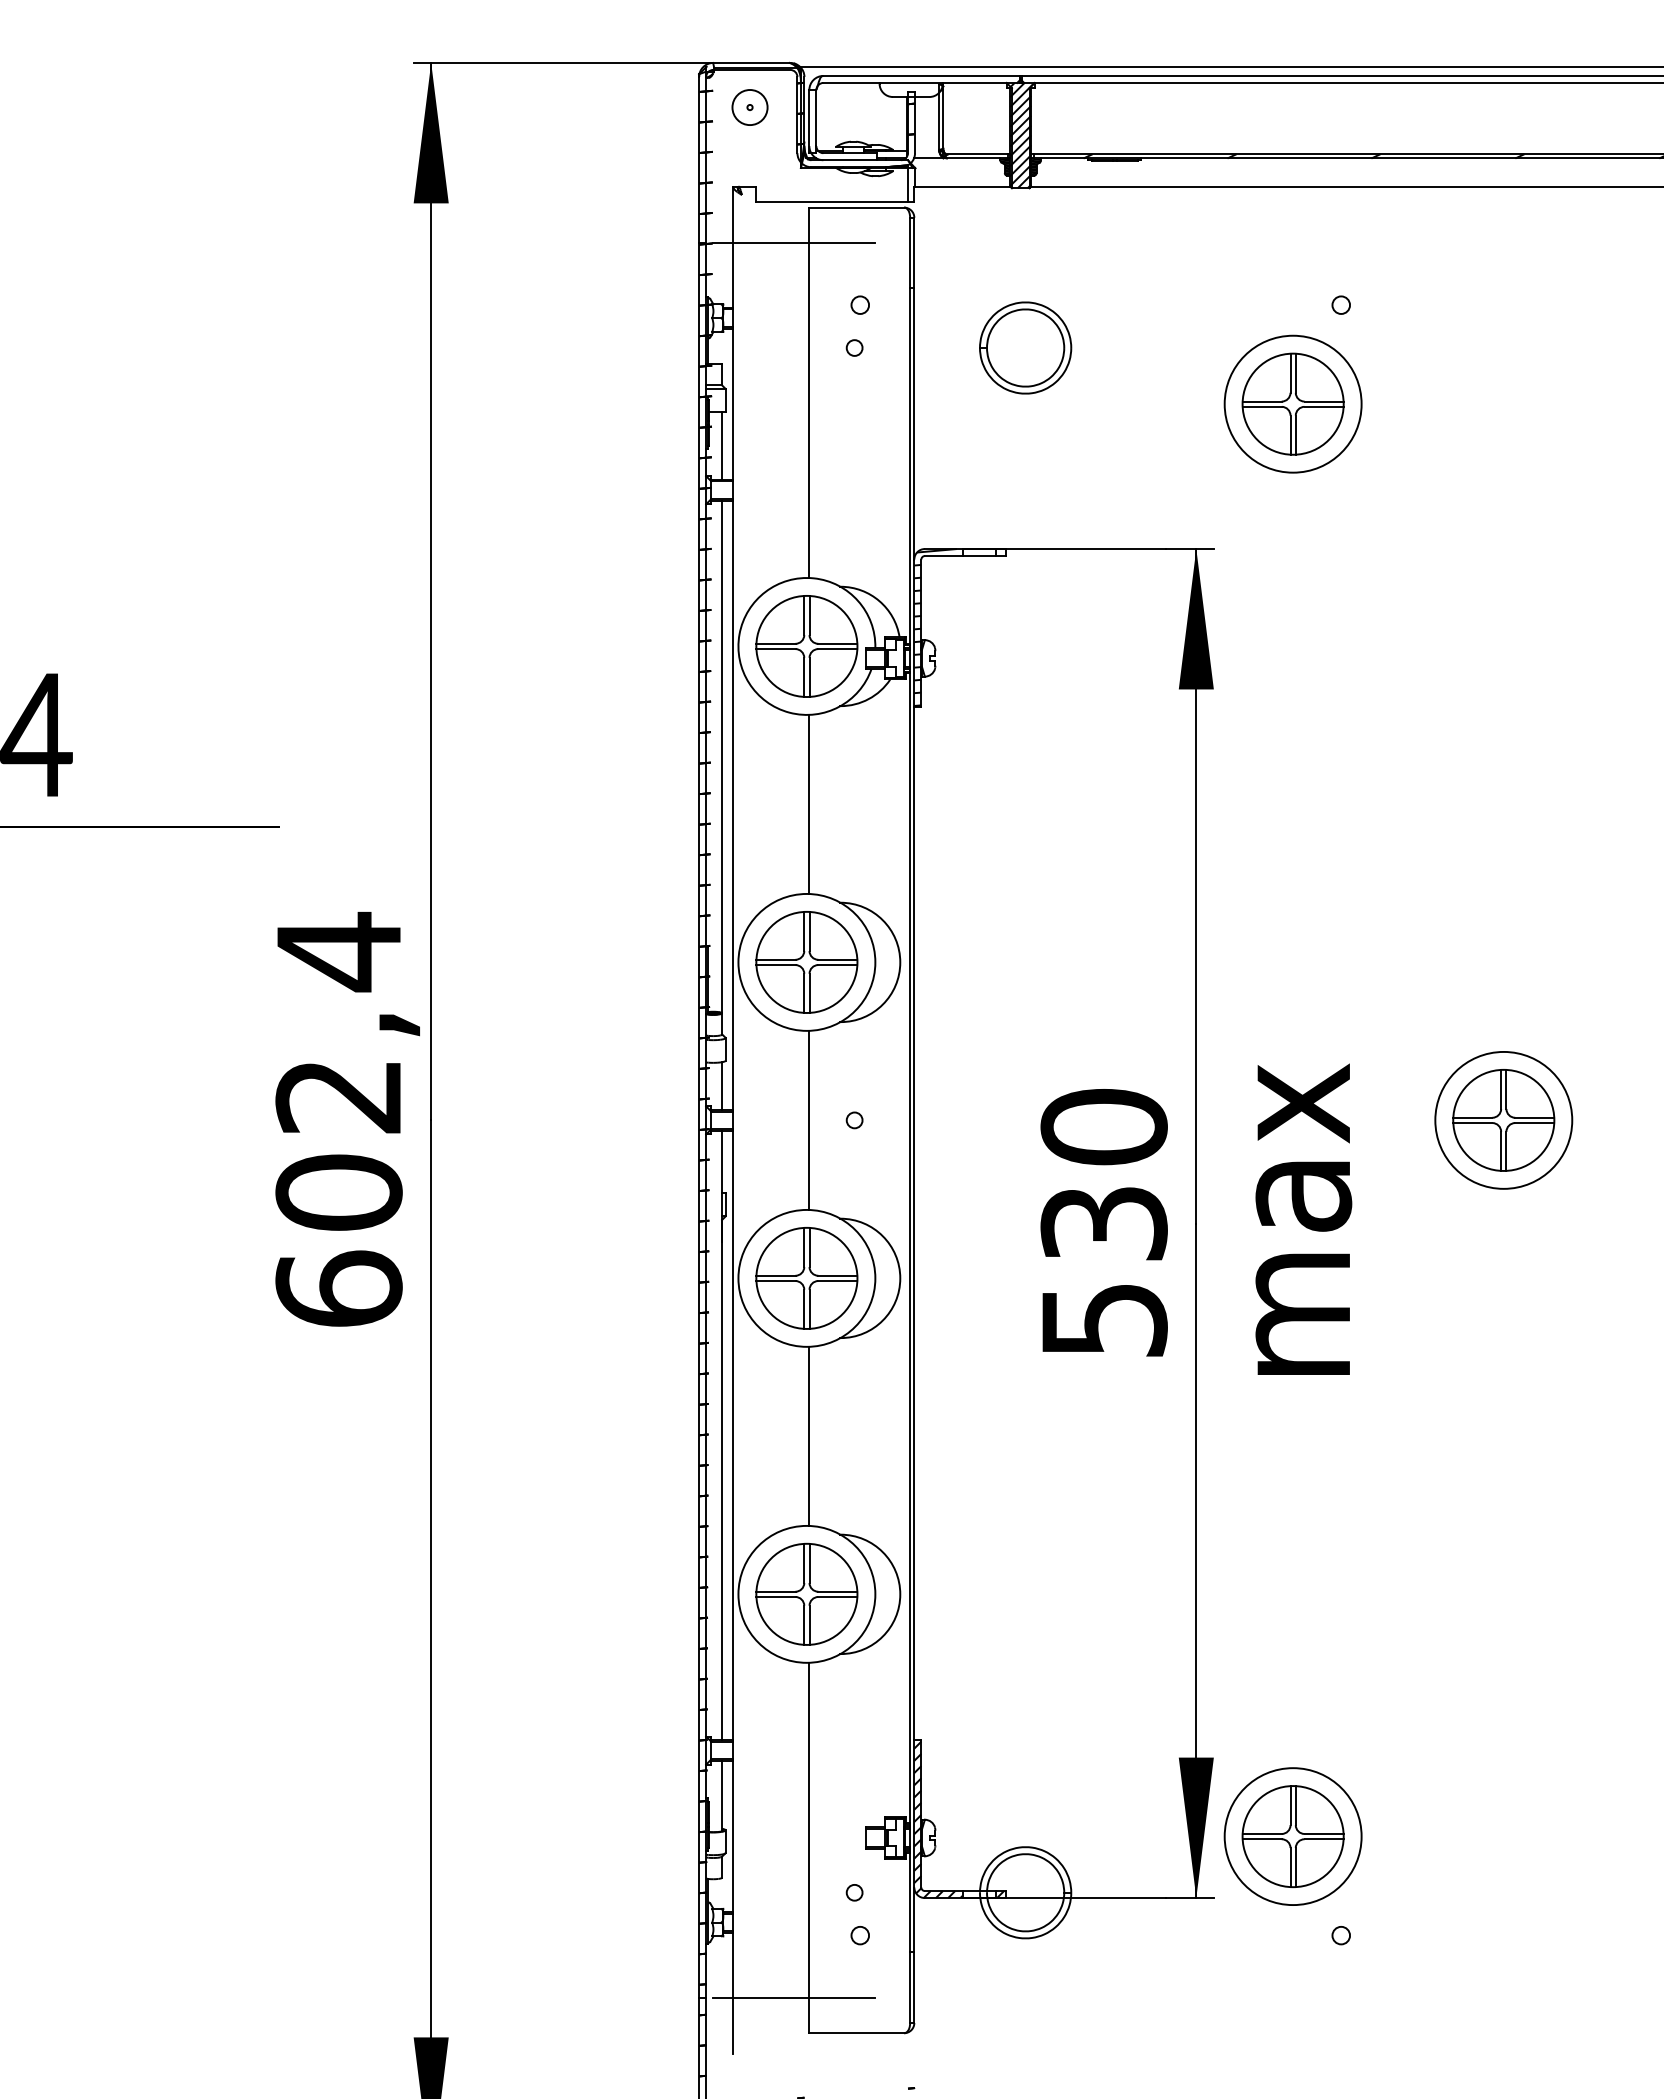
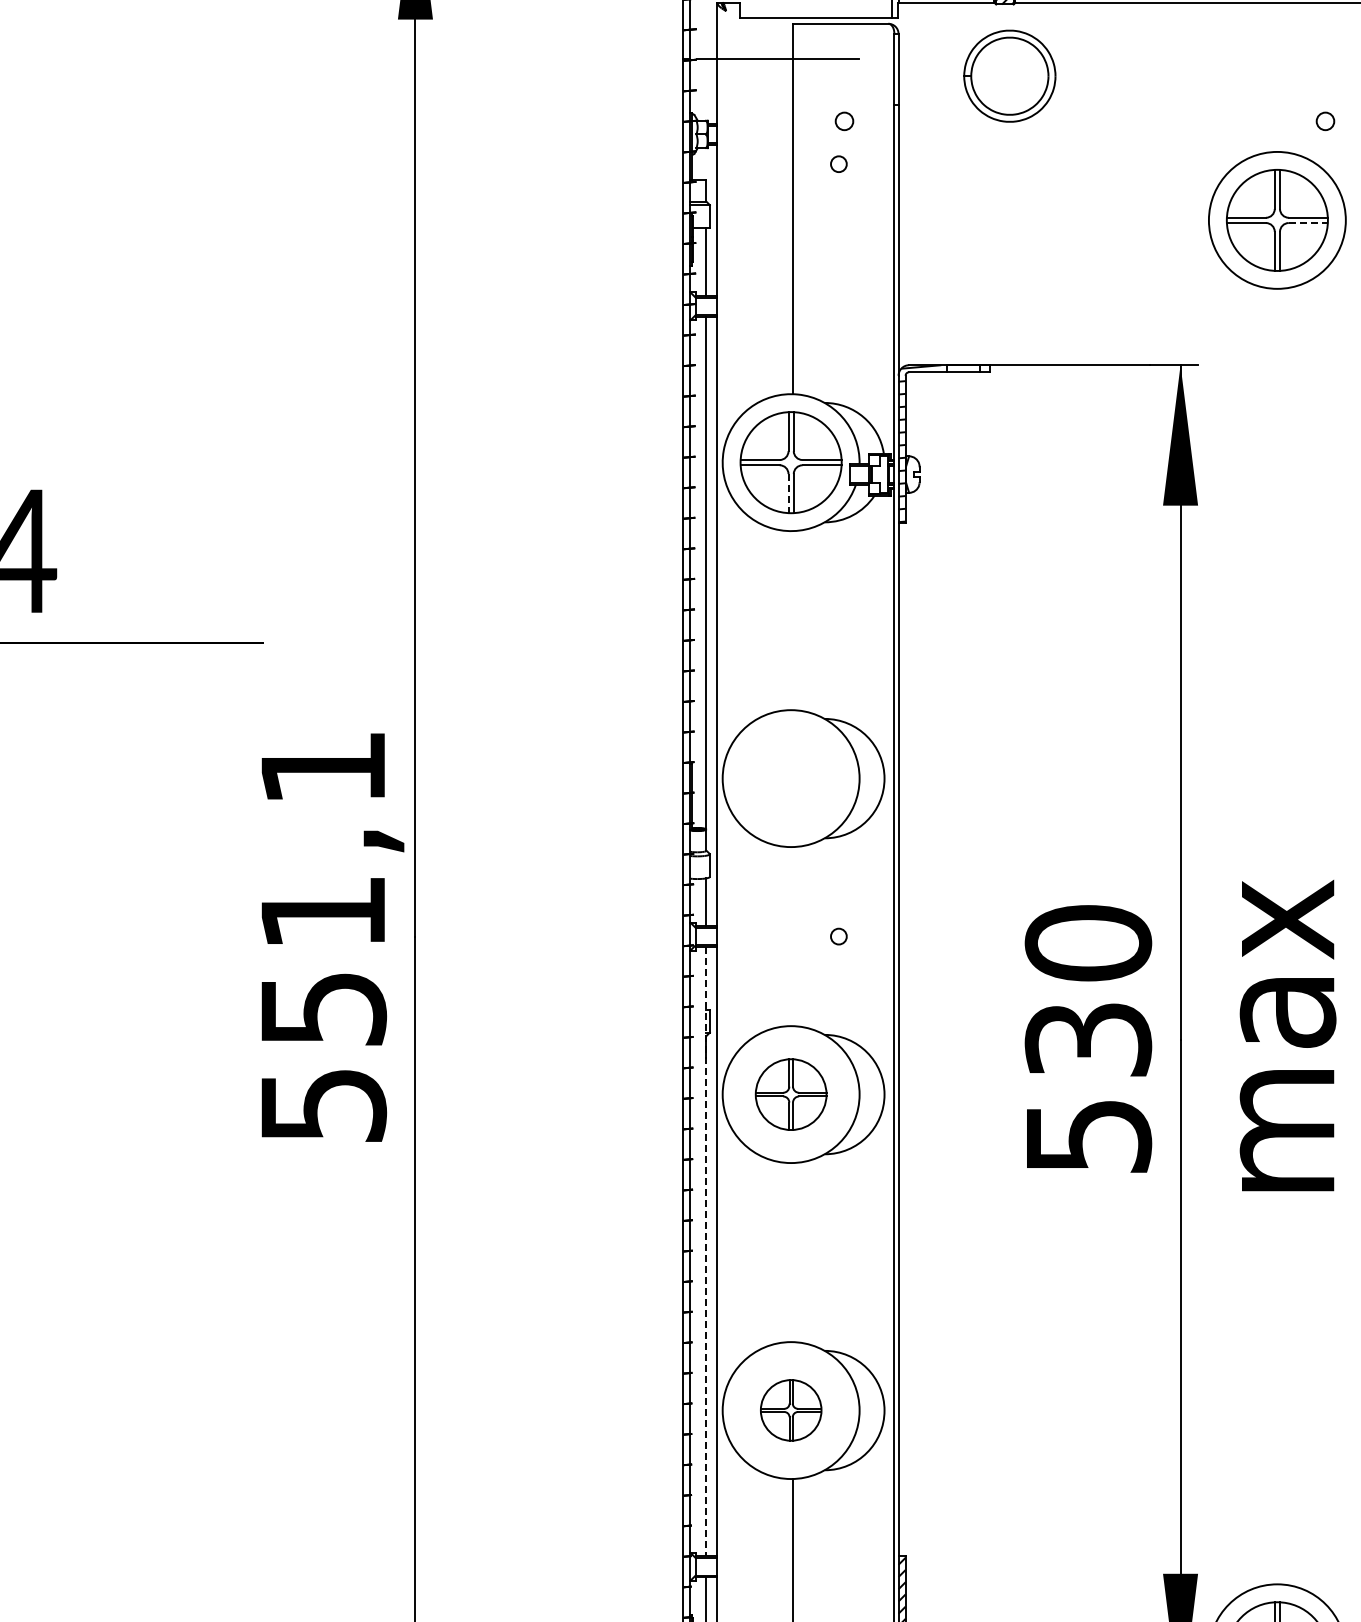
part: (1025, 347) -> (1009, 75), moved
line: (1324, 406) -> (1308, 222), solid -> dashed
line: (804, 677) -> (788, 493), solid -> dashed
line: (809, 804) -> (793, 620), removed
part: (806, 962) -> (790, 778), removed
text: (338, 1118) -> (322, 934), 602,4 -> 551,1
line: (809, 1120) -> (793, 936), removed
part: (806, 1278) -> (790, 1094), size x0.7
line: (721, 1435) -> (705, 1251), solid -> dashed
line: (809, 1436) -> (793, 1252), removed
part: (806, 1593) -> (790, 1409), size x0.6

